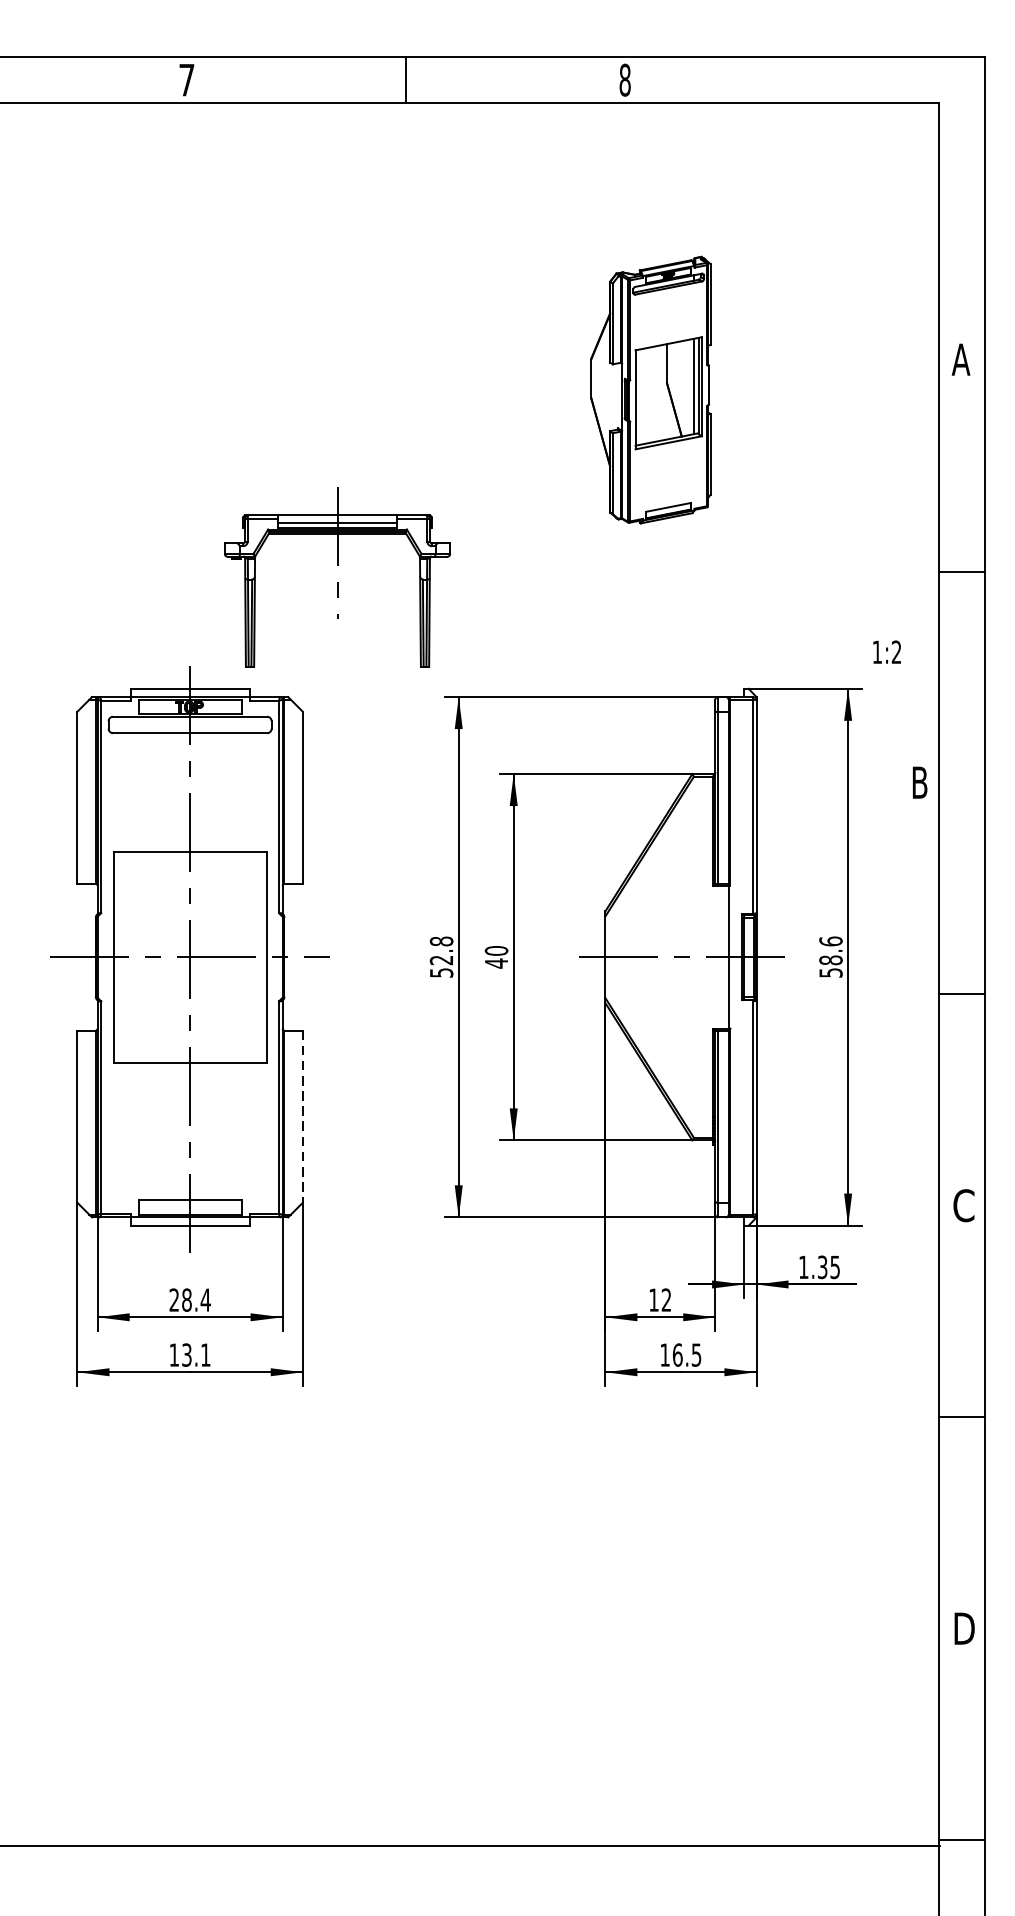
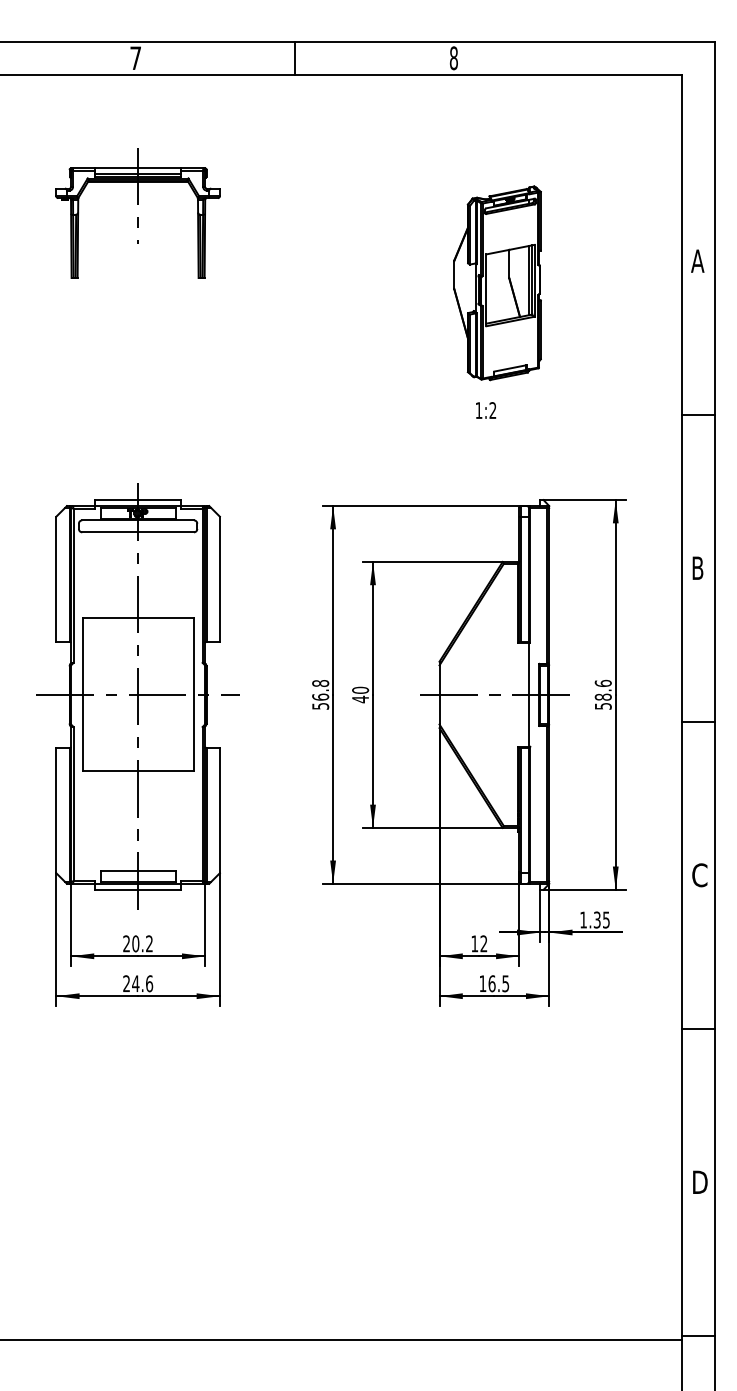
part: (650, 390) -> (497, 283), moved
part: (336, 577) -> (137, 213), moved
text: (887, 652) -> (486, 410), moved
text: (919, 781) -> (697, 567), moved
text: (441, 959) -> (320, 696), 52.8 -> 56.8
line: (302, 1116) -> (219, 810), dashed -> solid
text: (196, 1299) -> (142, 943), 28.4 -> 20.2
text: (190, 1354) -> (138, 983), 13.1 -> 24.6

